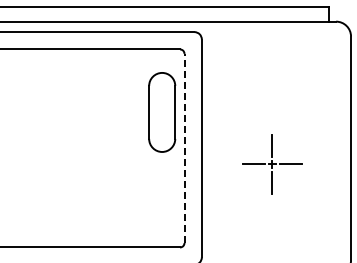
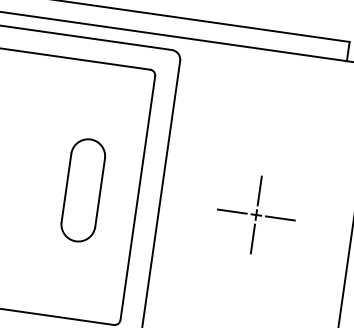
part: (162, 112) -> (83, 190), moved
line: (184, 148) -> (137, 198), dashed -> solid
part: (272, 164) -> (256, 215), moved

